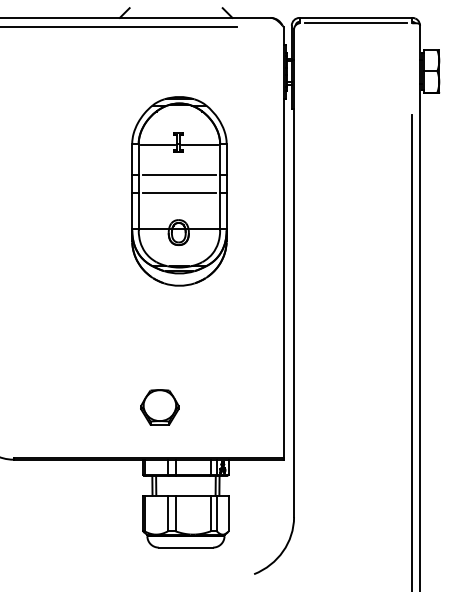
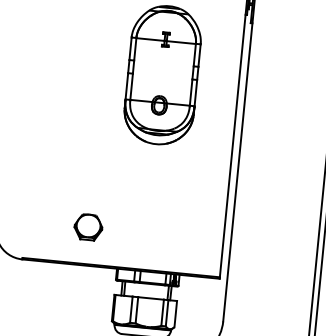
line: (179, 175) -> (163, 63), removed
line: (179, 193) -> (162, 76), removed
part: (159, 407) -> (88, 227), moved

